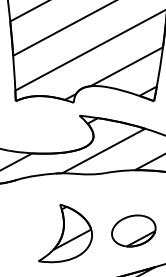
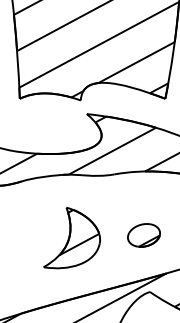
part: (133, 231) -> (143, 235), size x0.7

